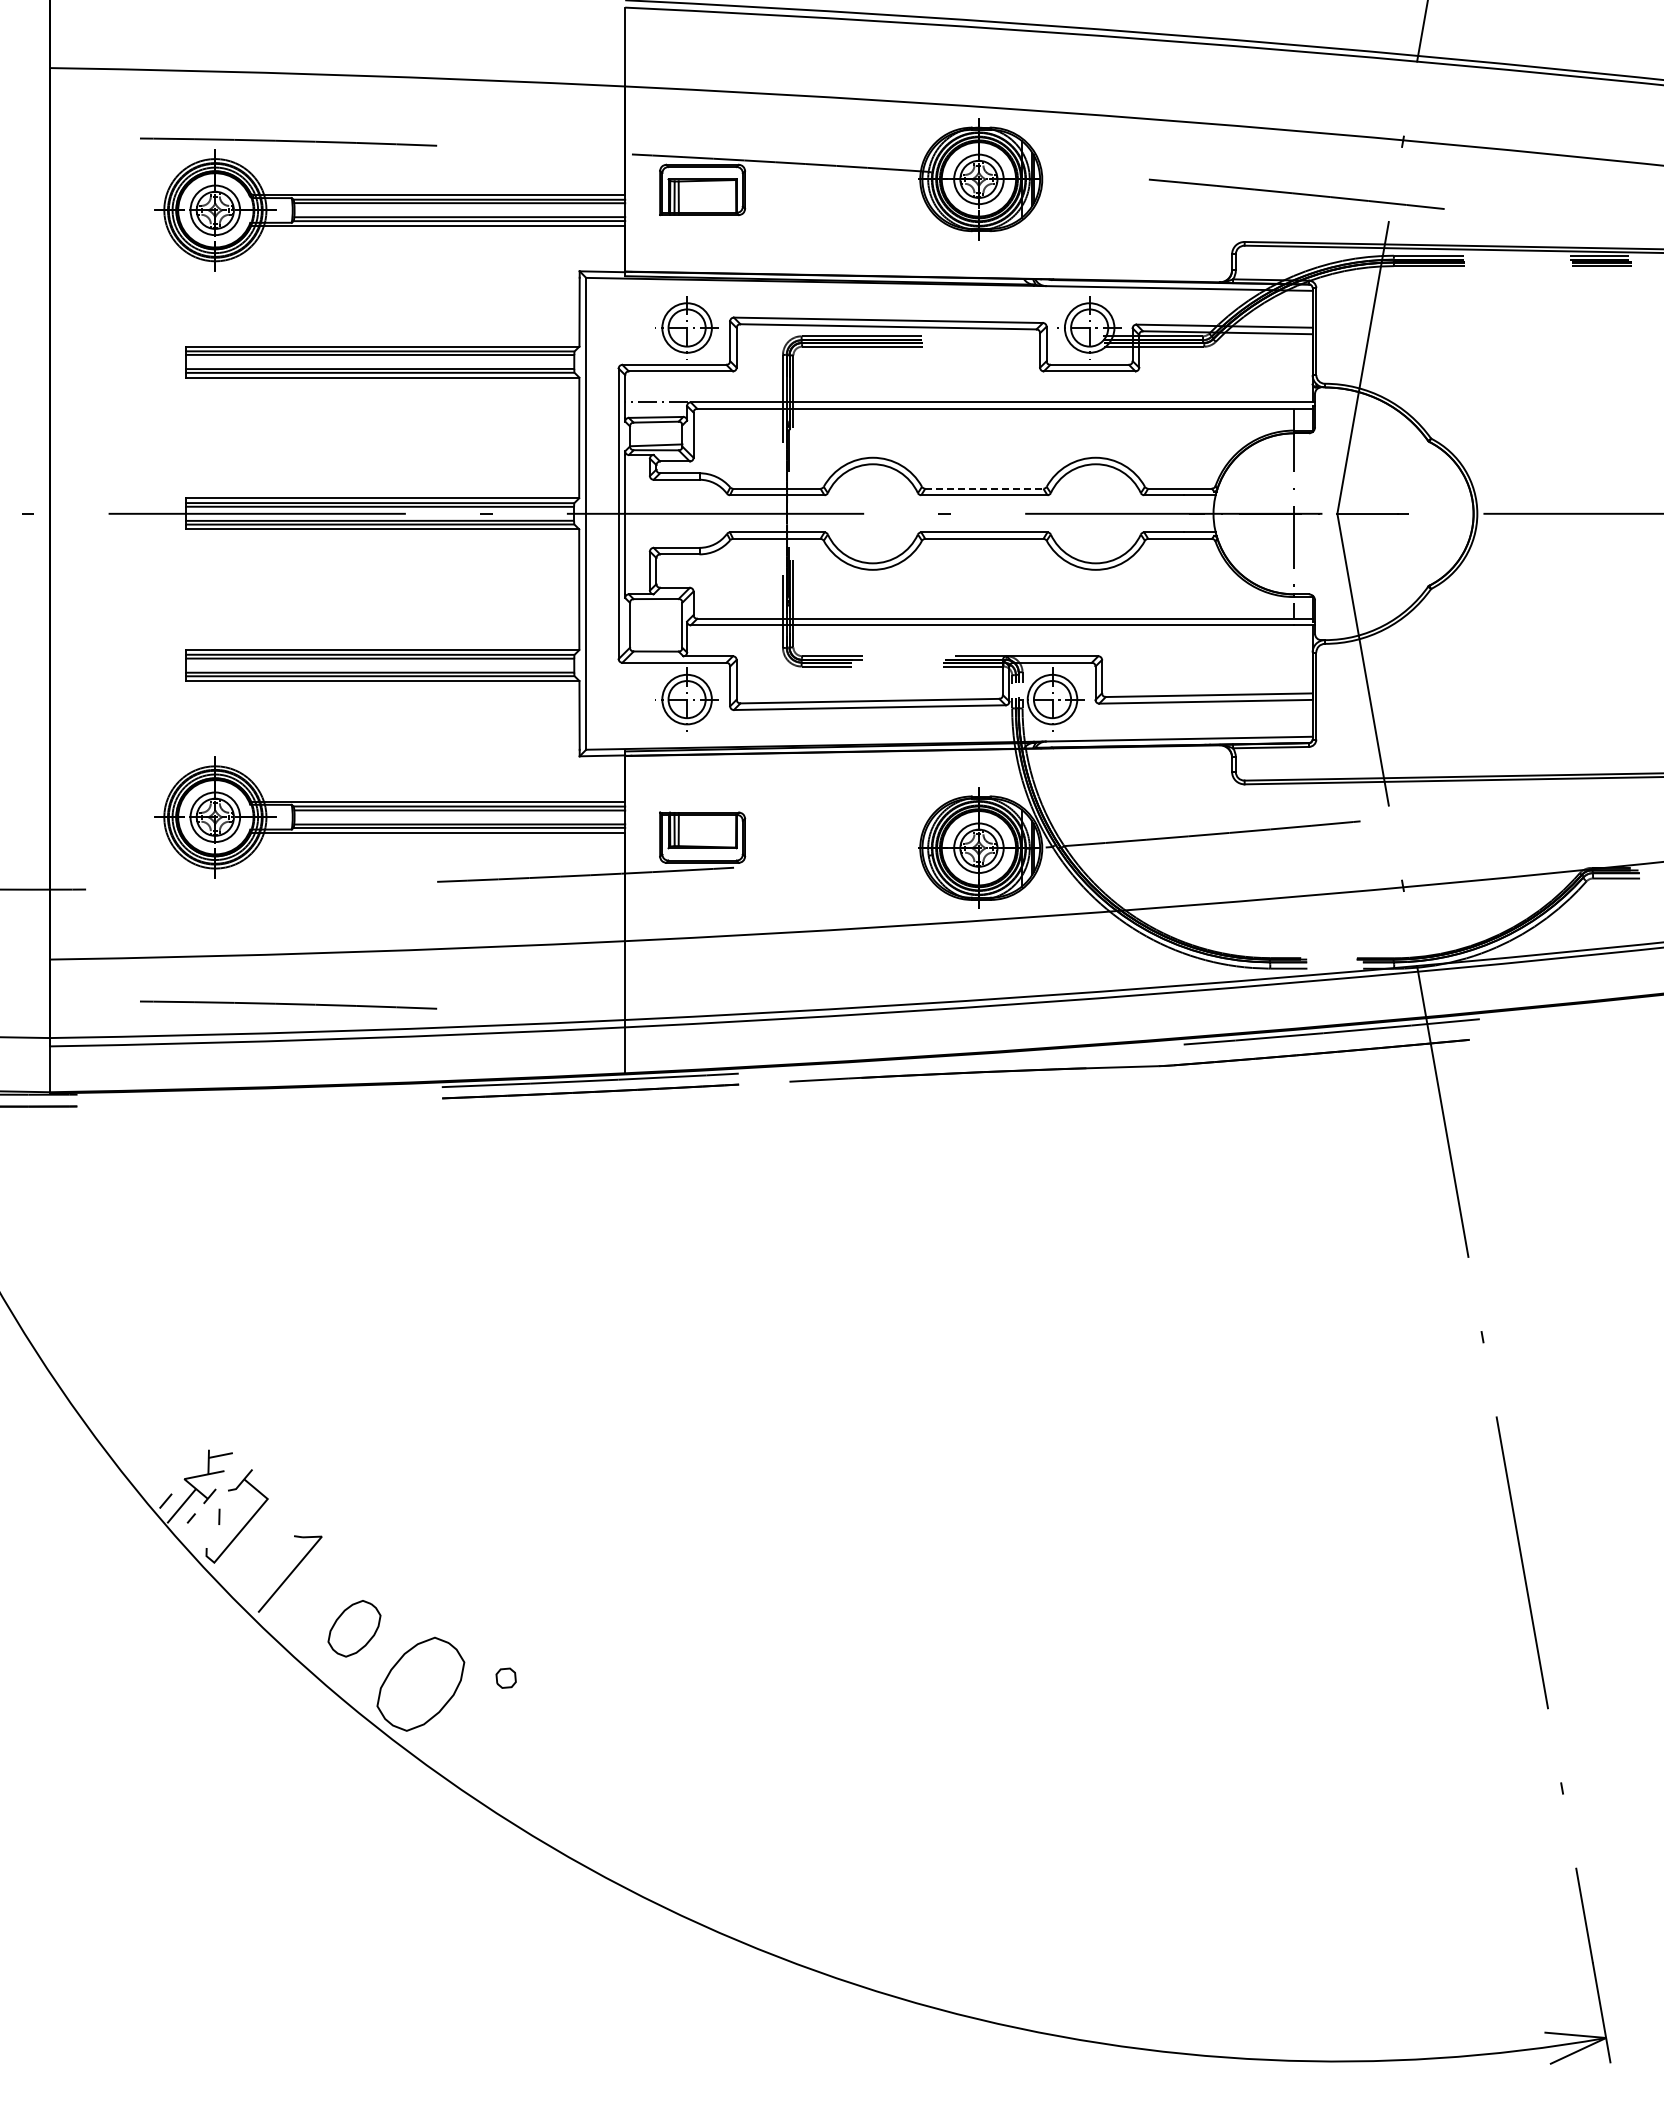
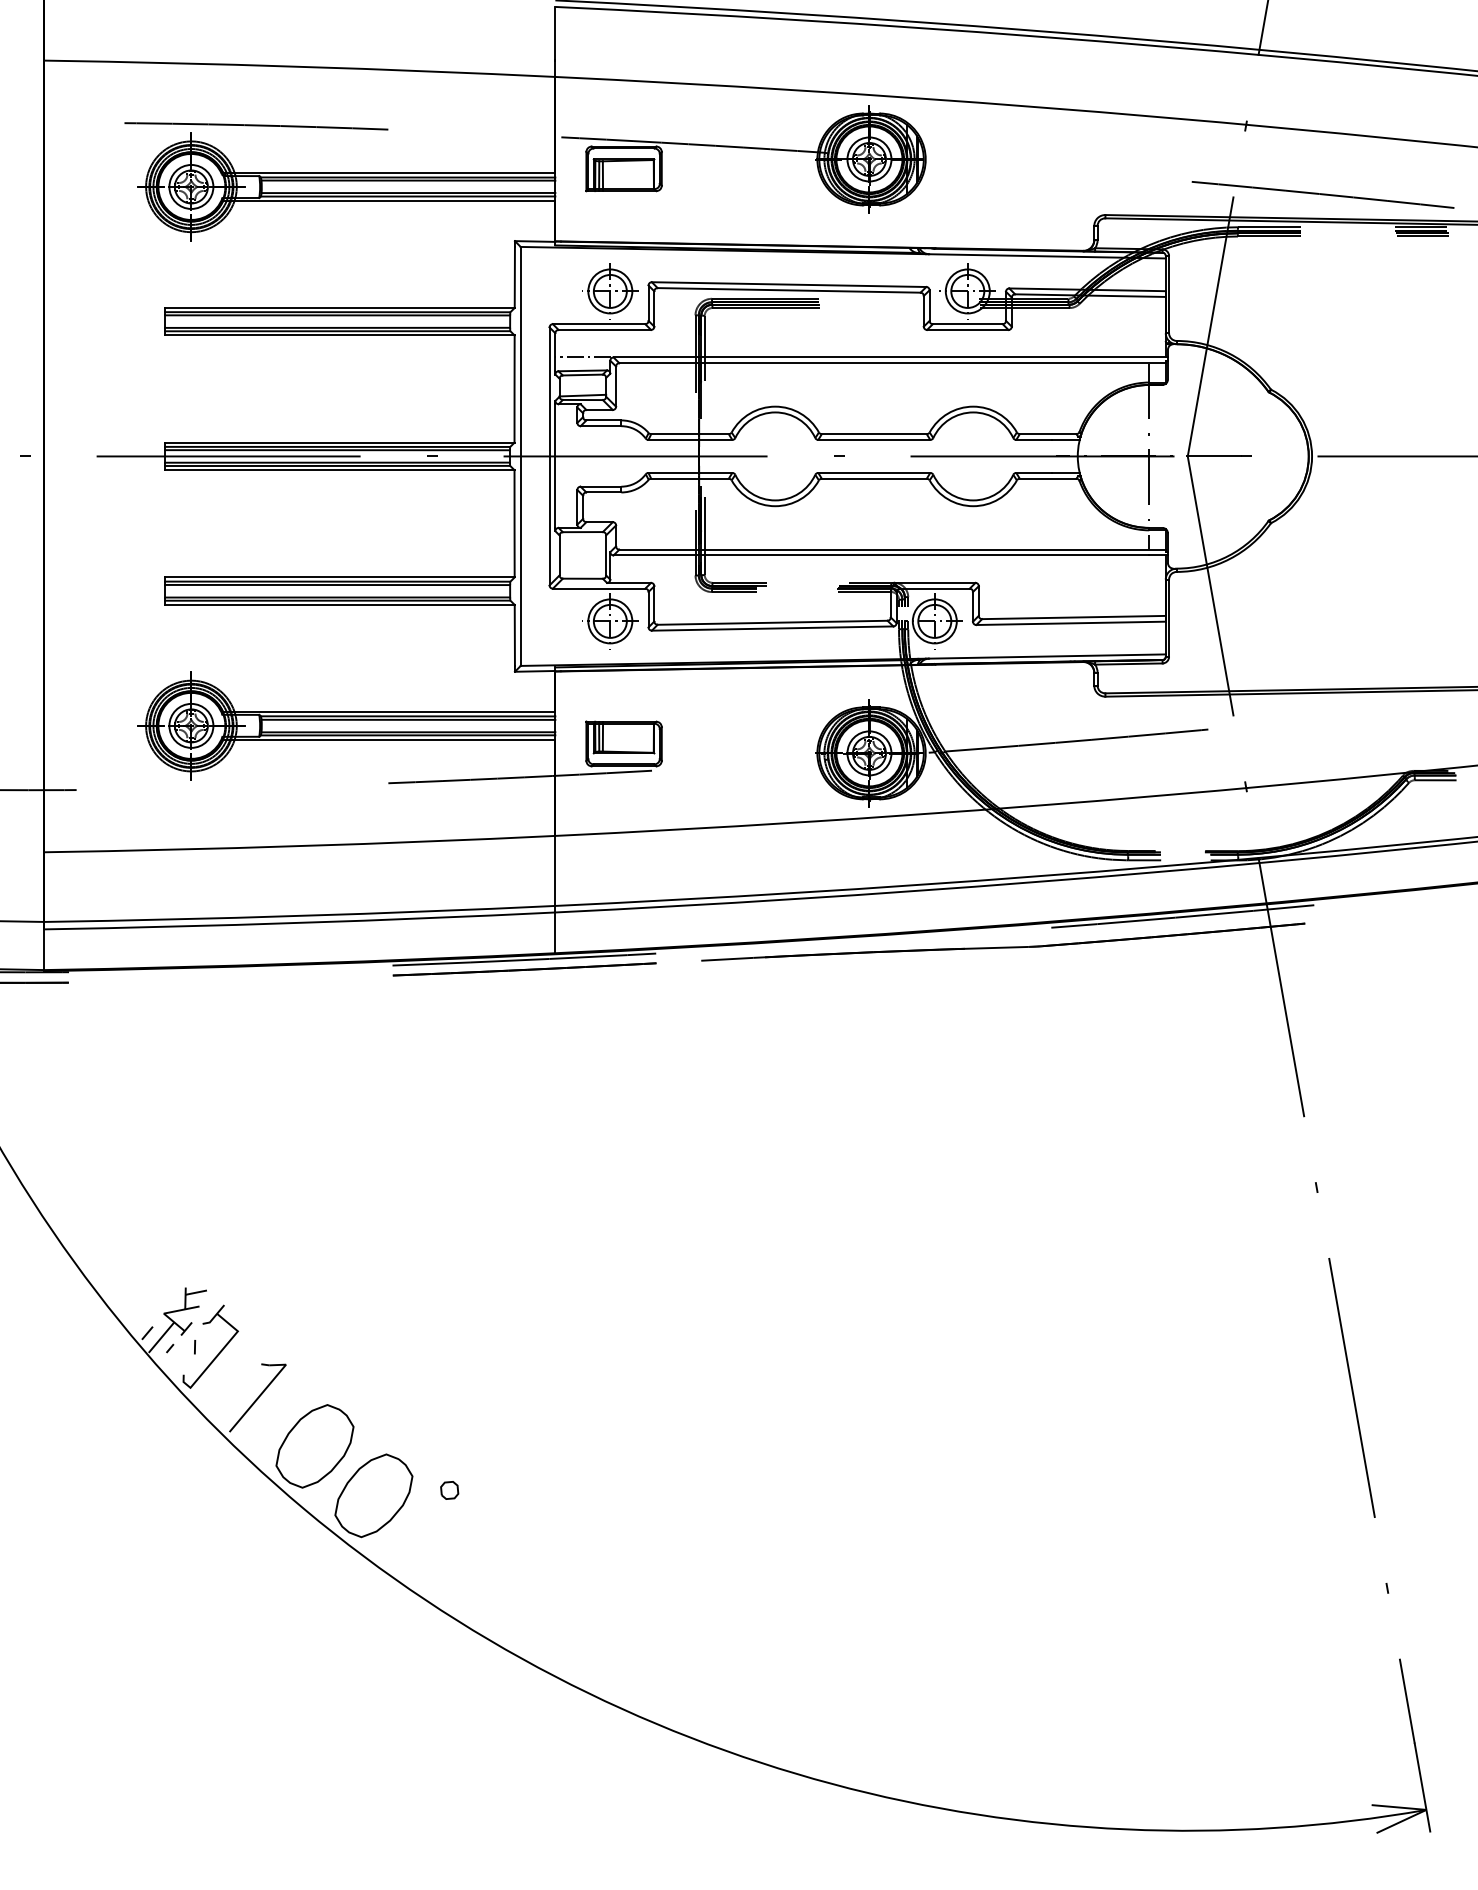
line: (1296, 193) -> (1322, 194), moved
line: (984, 488) -> (874, 433), dashed -> solid
arc: (288, 1004) -> (256, 892), removed
part: (354, 1628) -> (314, 1446), size x1.67

